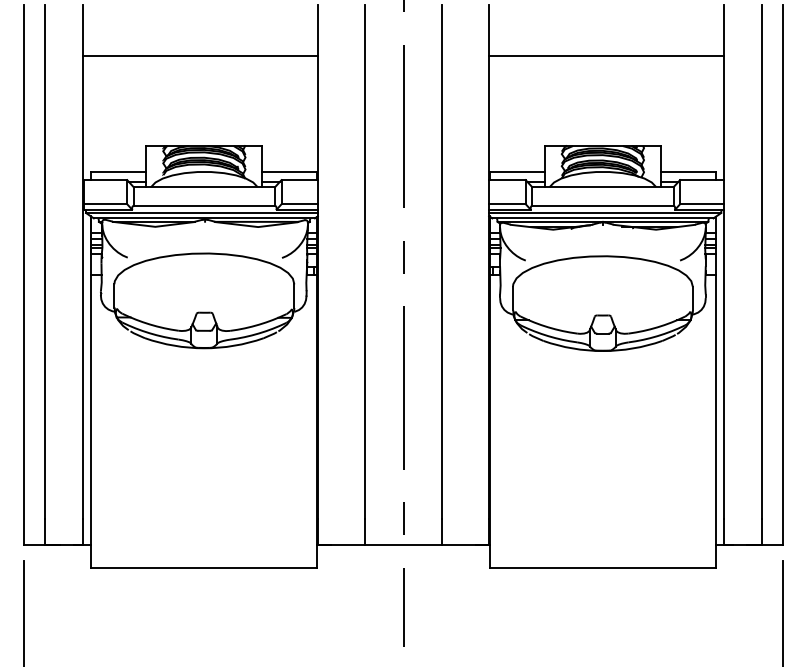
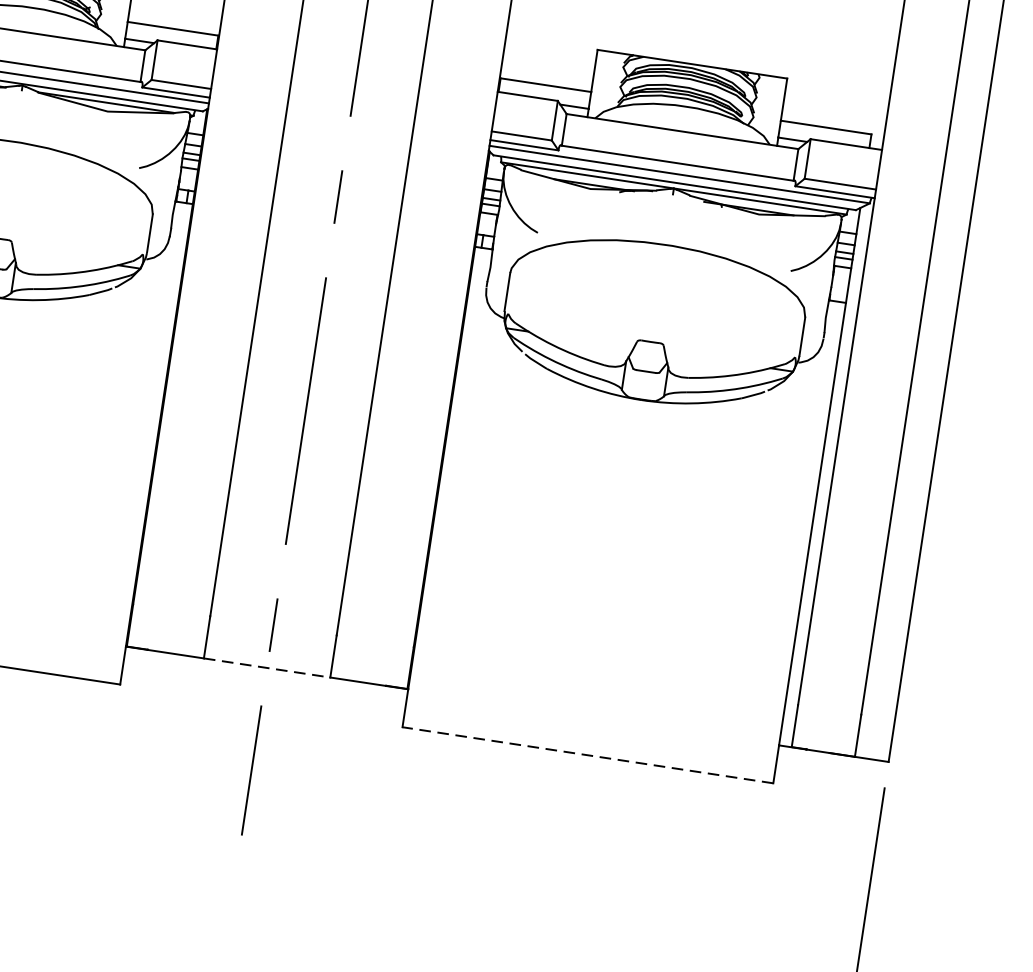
line: (403, 544) -> (267, 667), solid -> dashed
line: (602, 567) -> (587, 754), solid -> dashed

